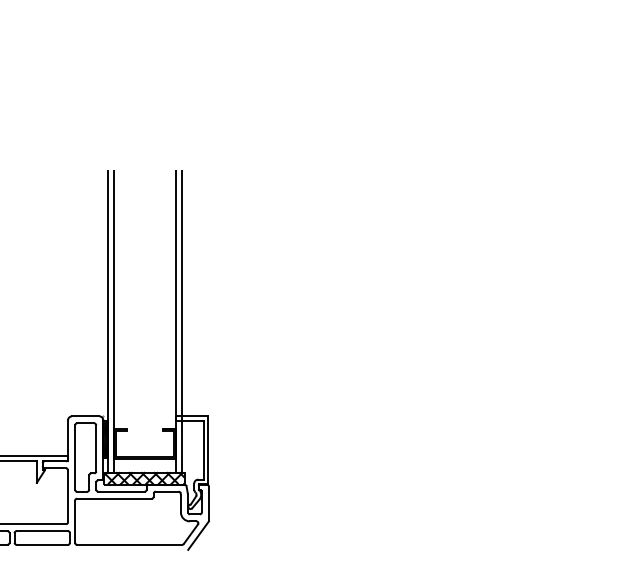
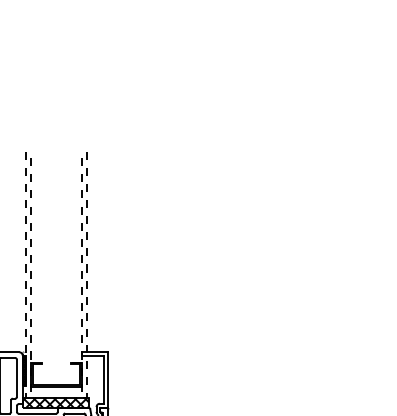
line: (111, 472) -> (29, 397), solid -> dashed
line: (178, 472) -> (83, 397), solid -> dashed

